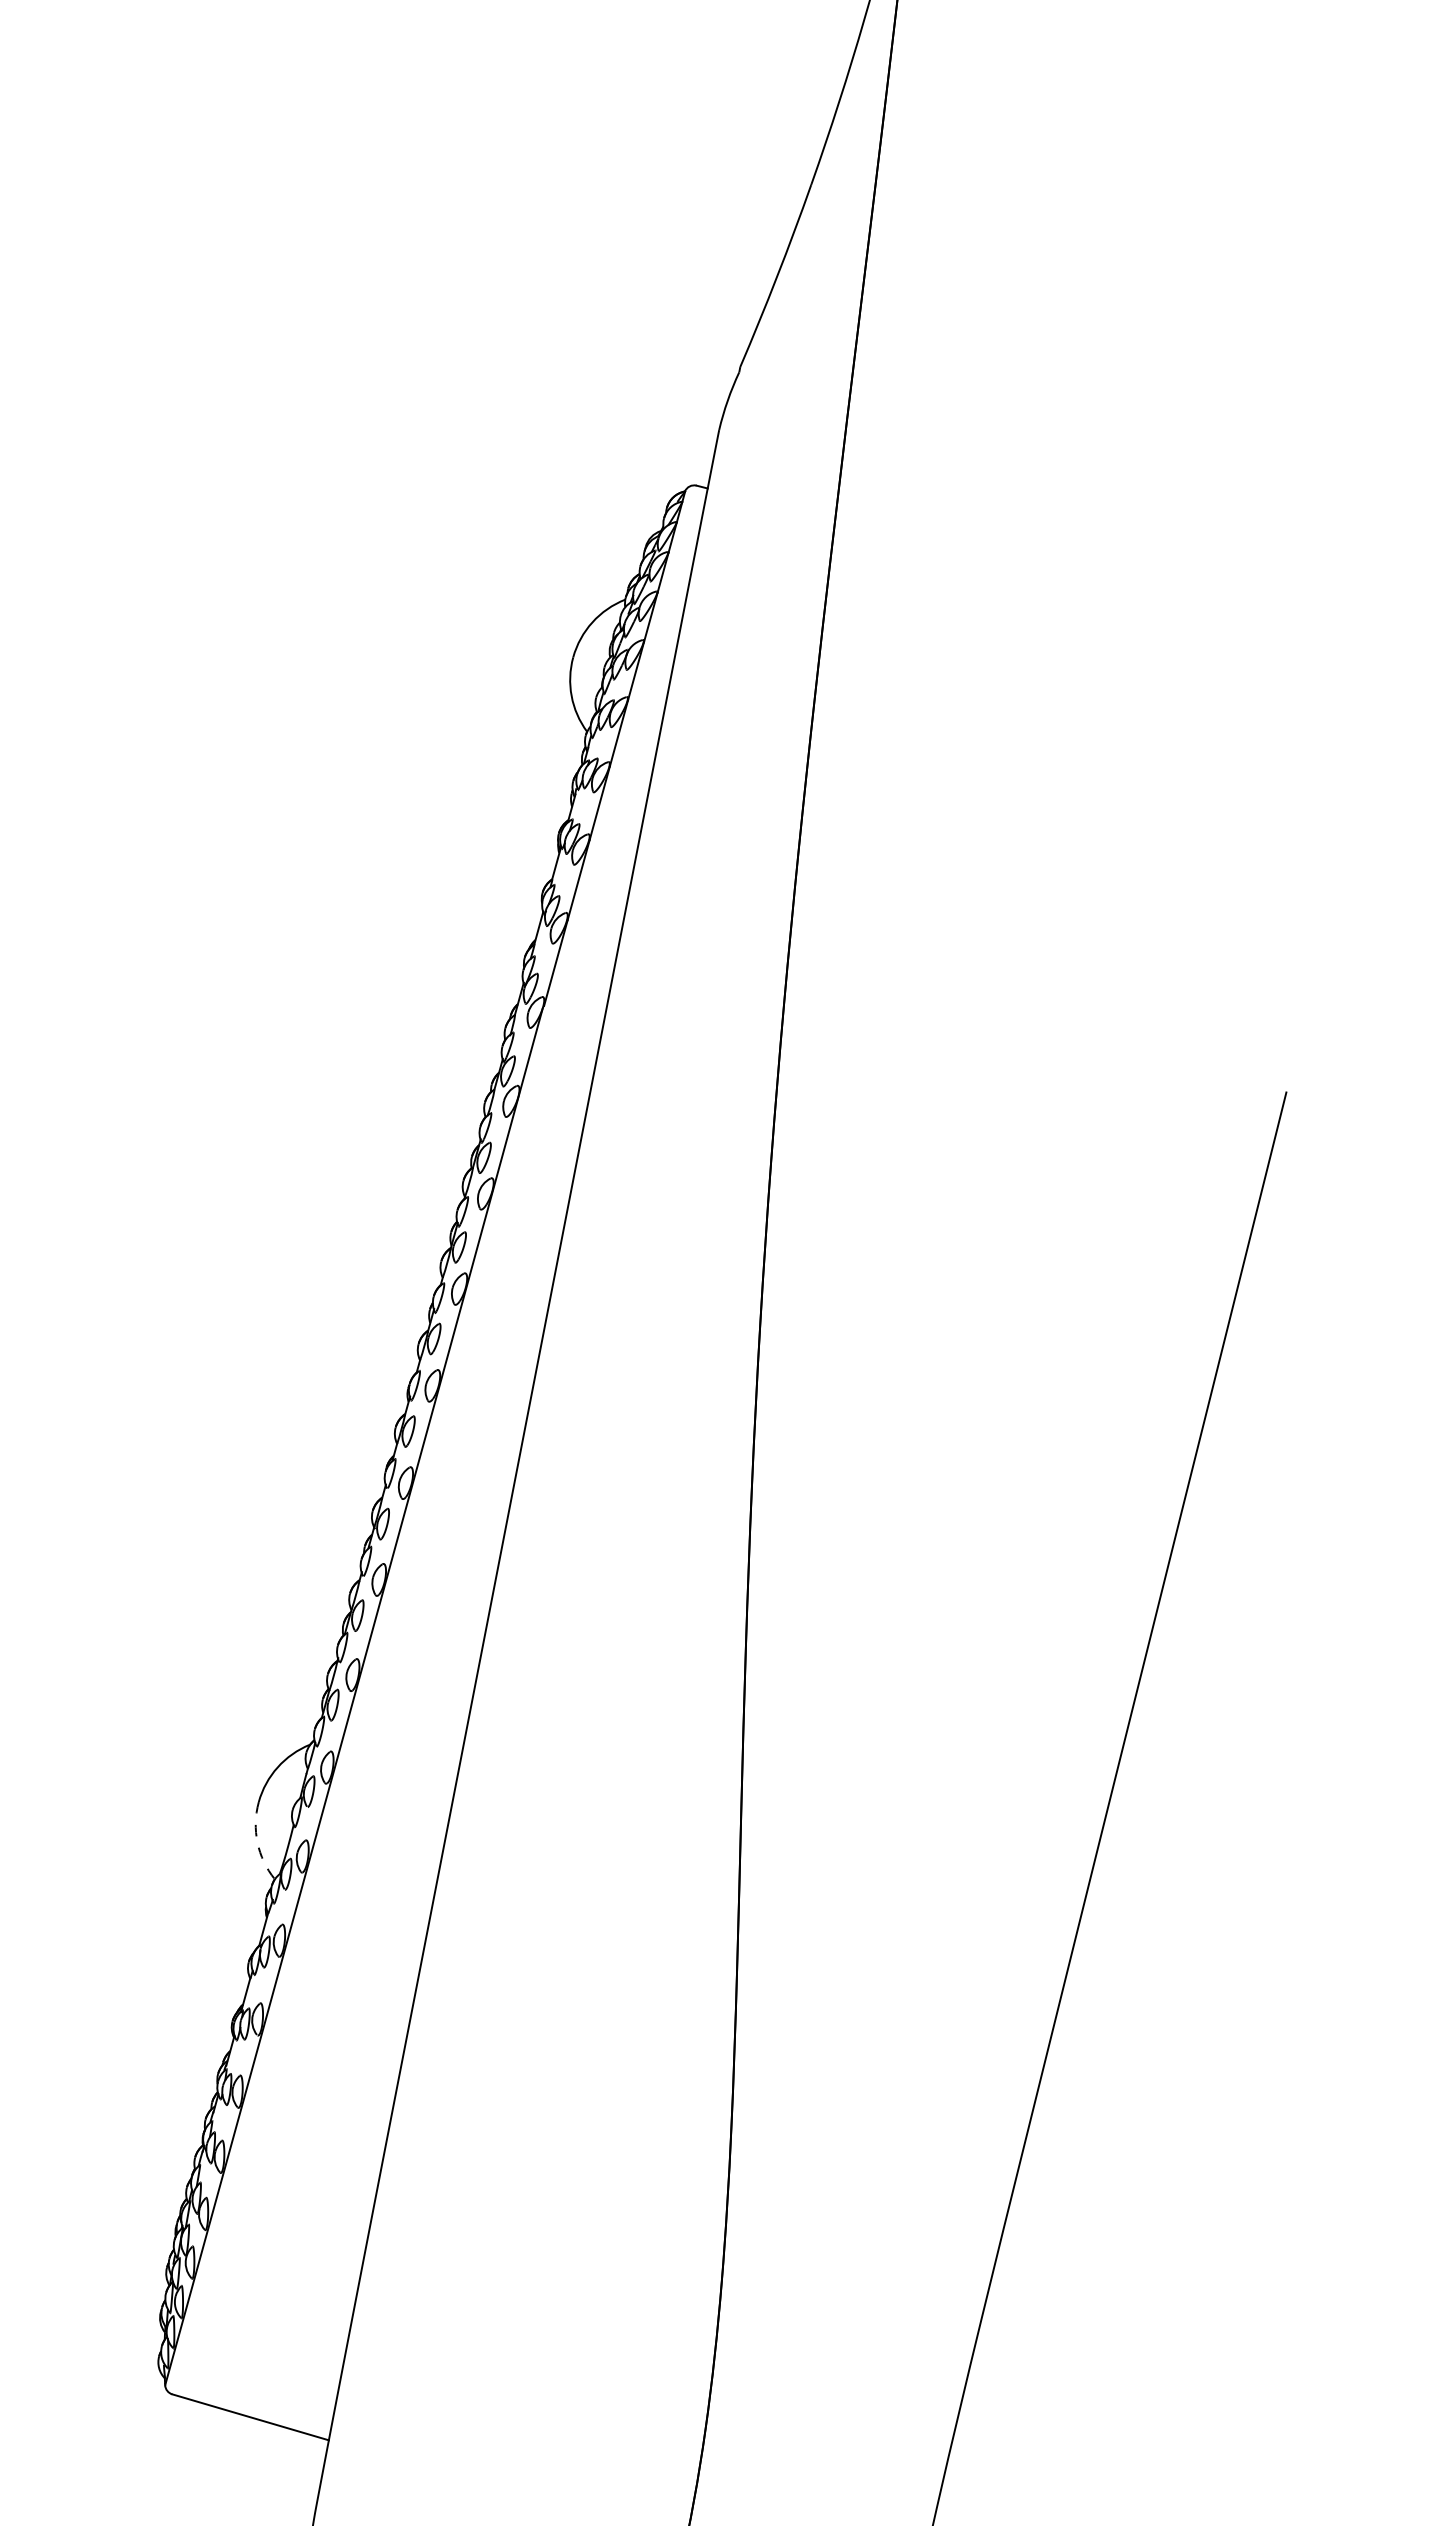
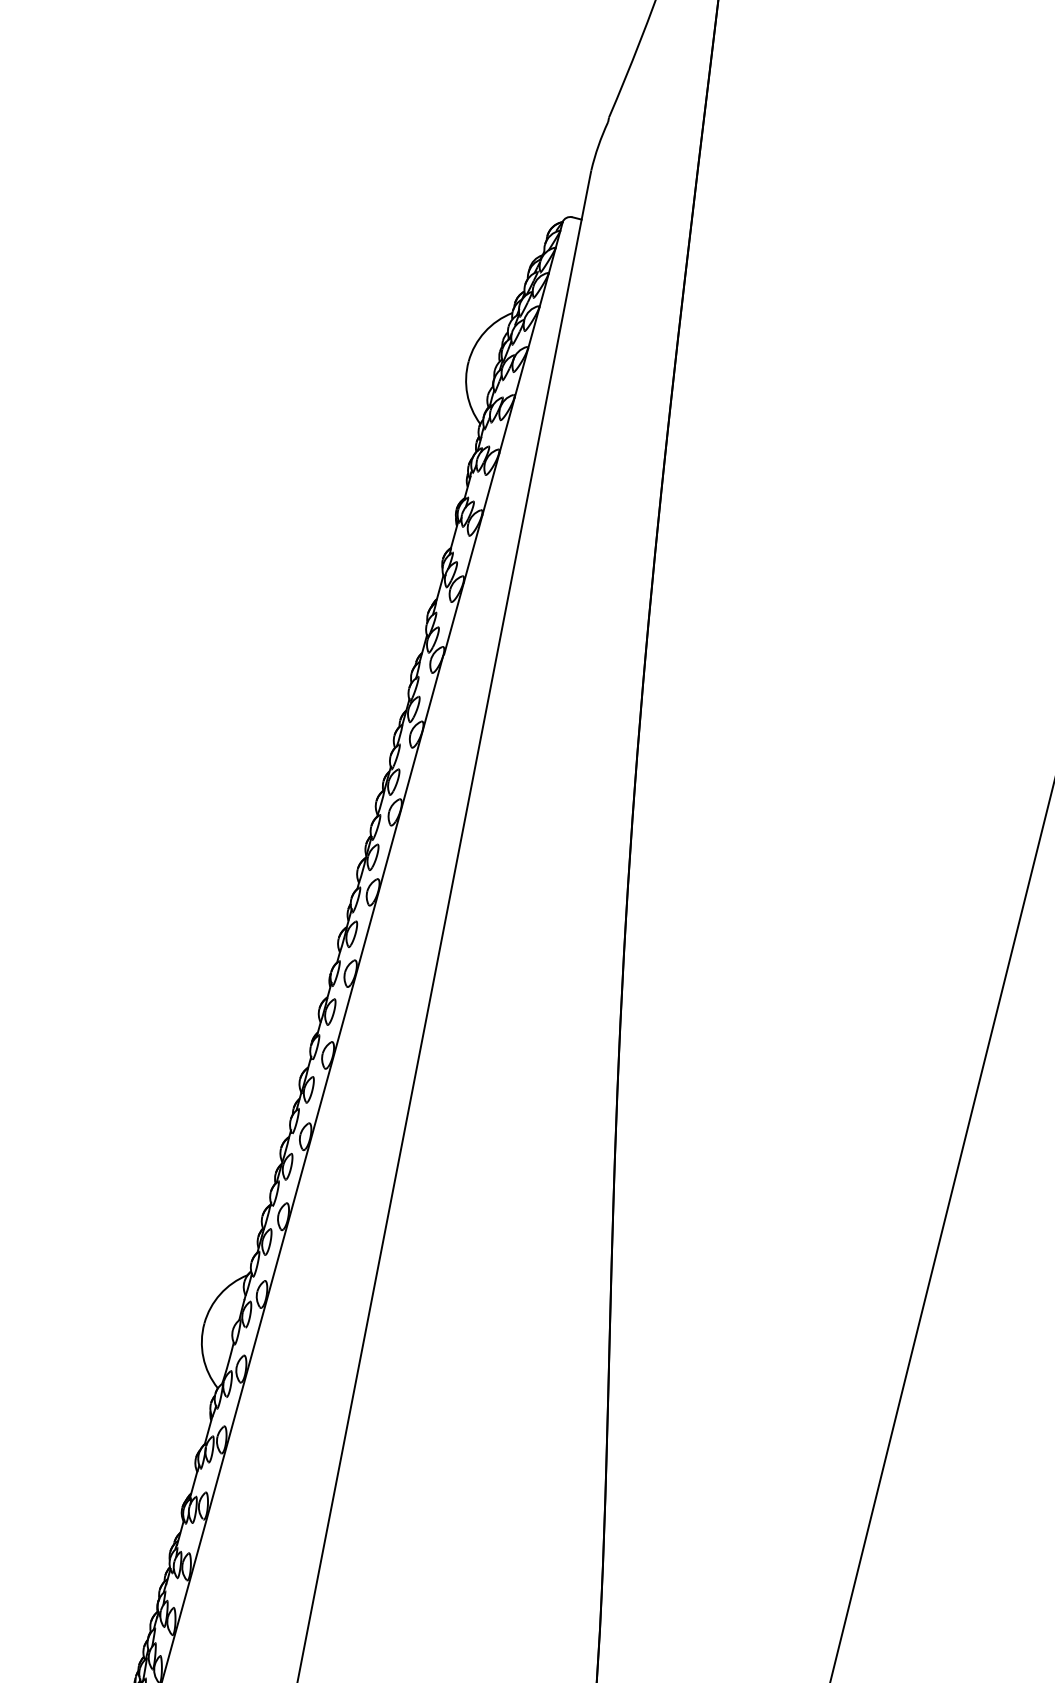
arc: (257, 1842) -> (203, 1357), dashed -> solid

